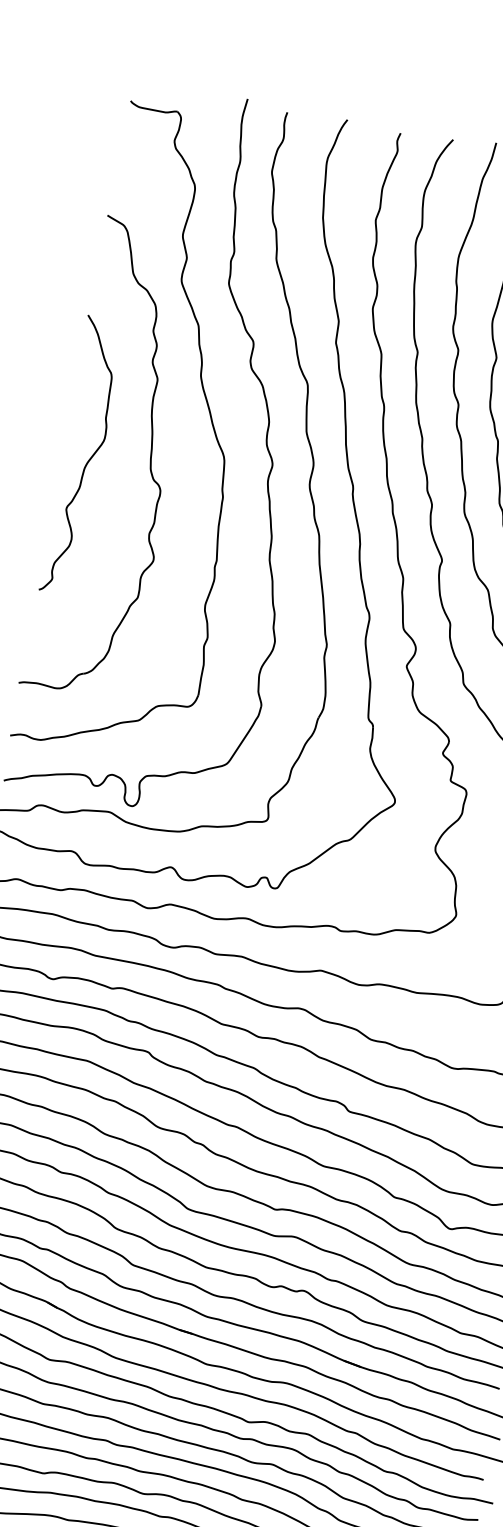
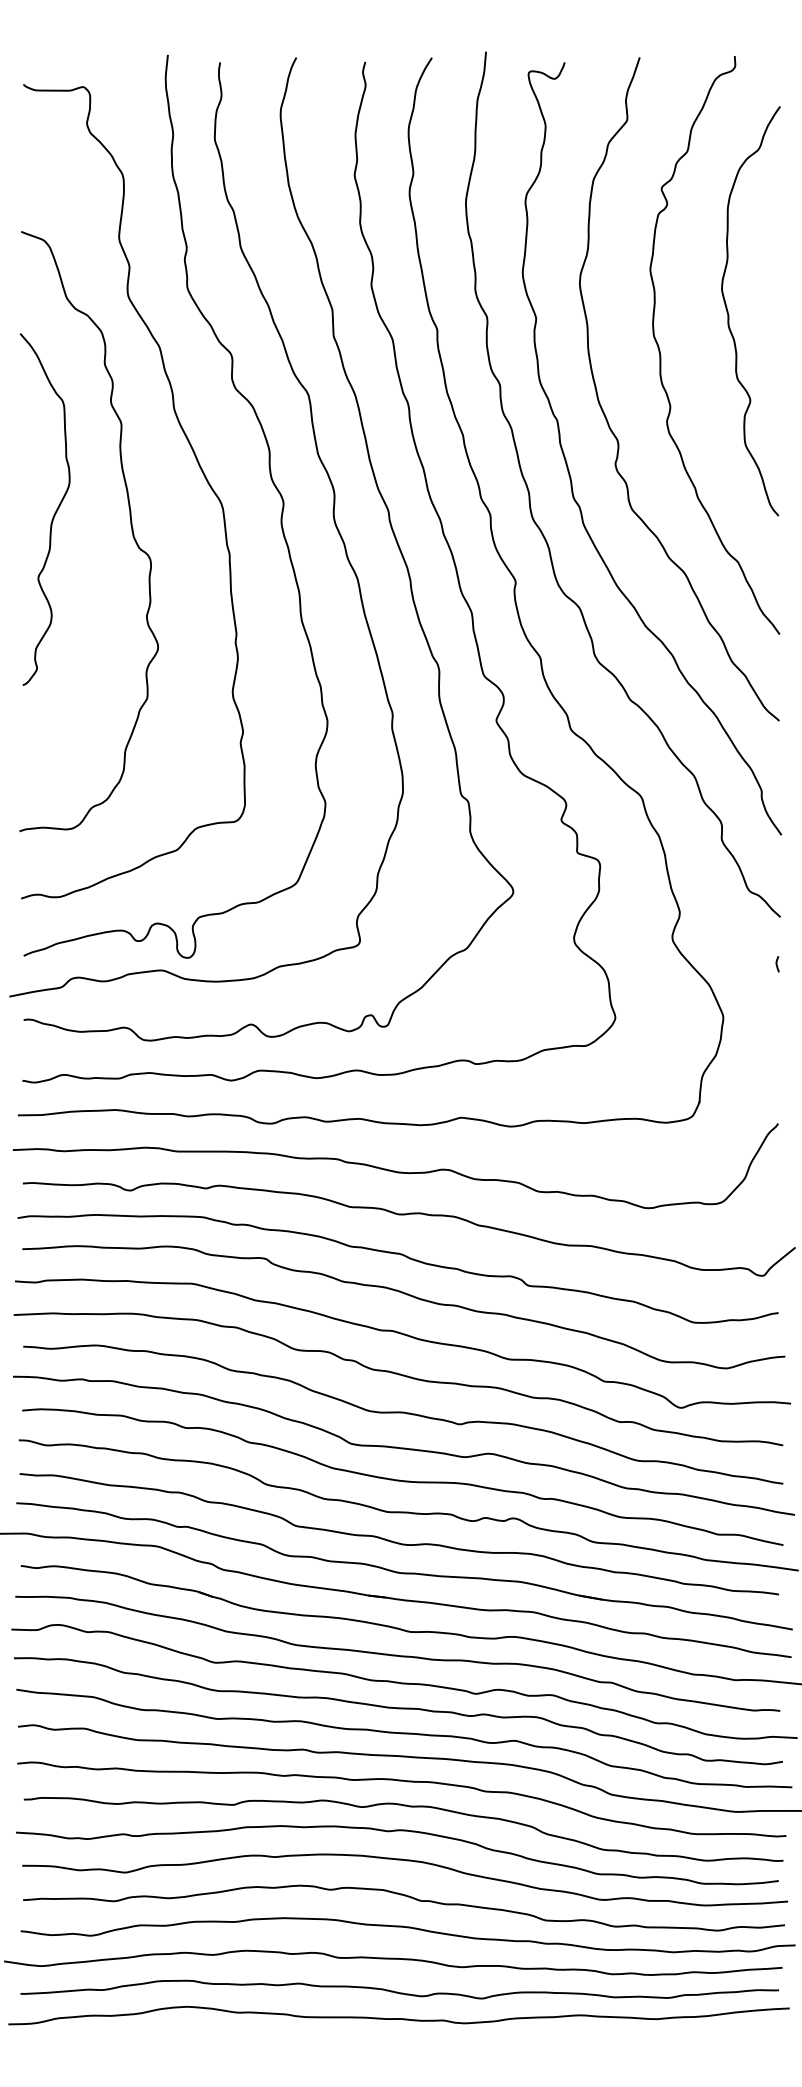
curve: (87, 460) -> (53, 514), moved

